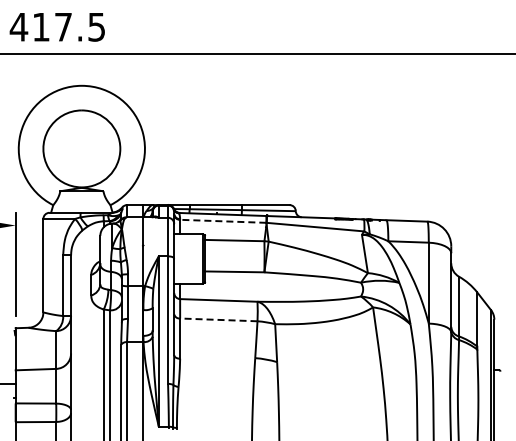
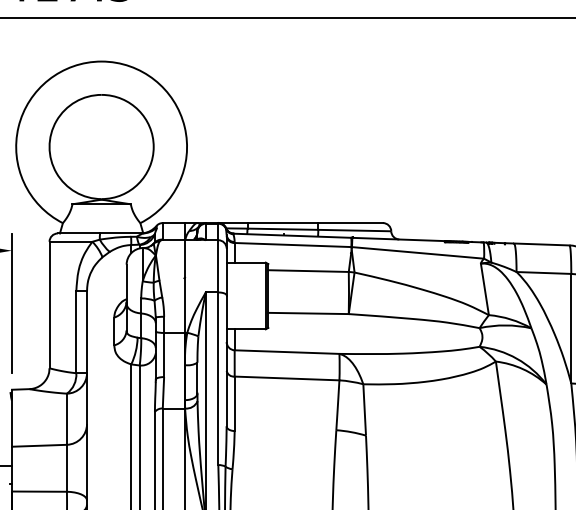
line: (222, 221) -> (292, 245), dashed -> solid
line: (218, 319) -> (286, 377), dashed -> solid

